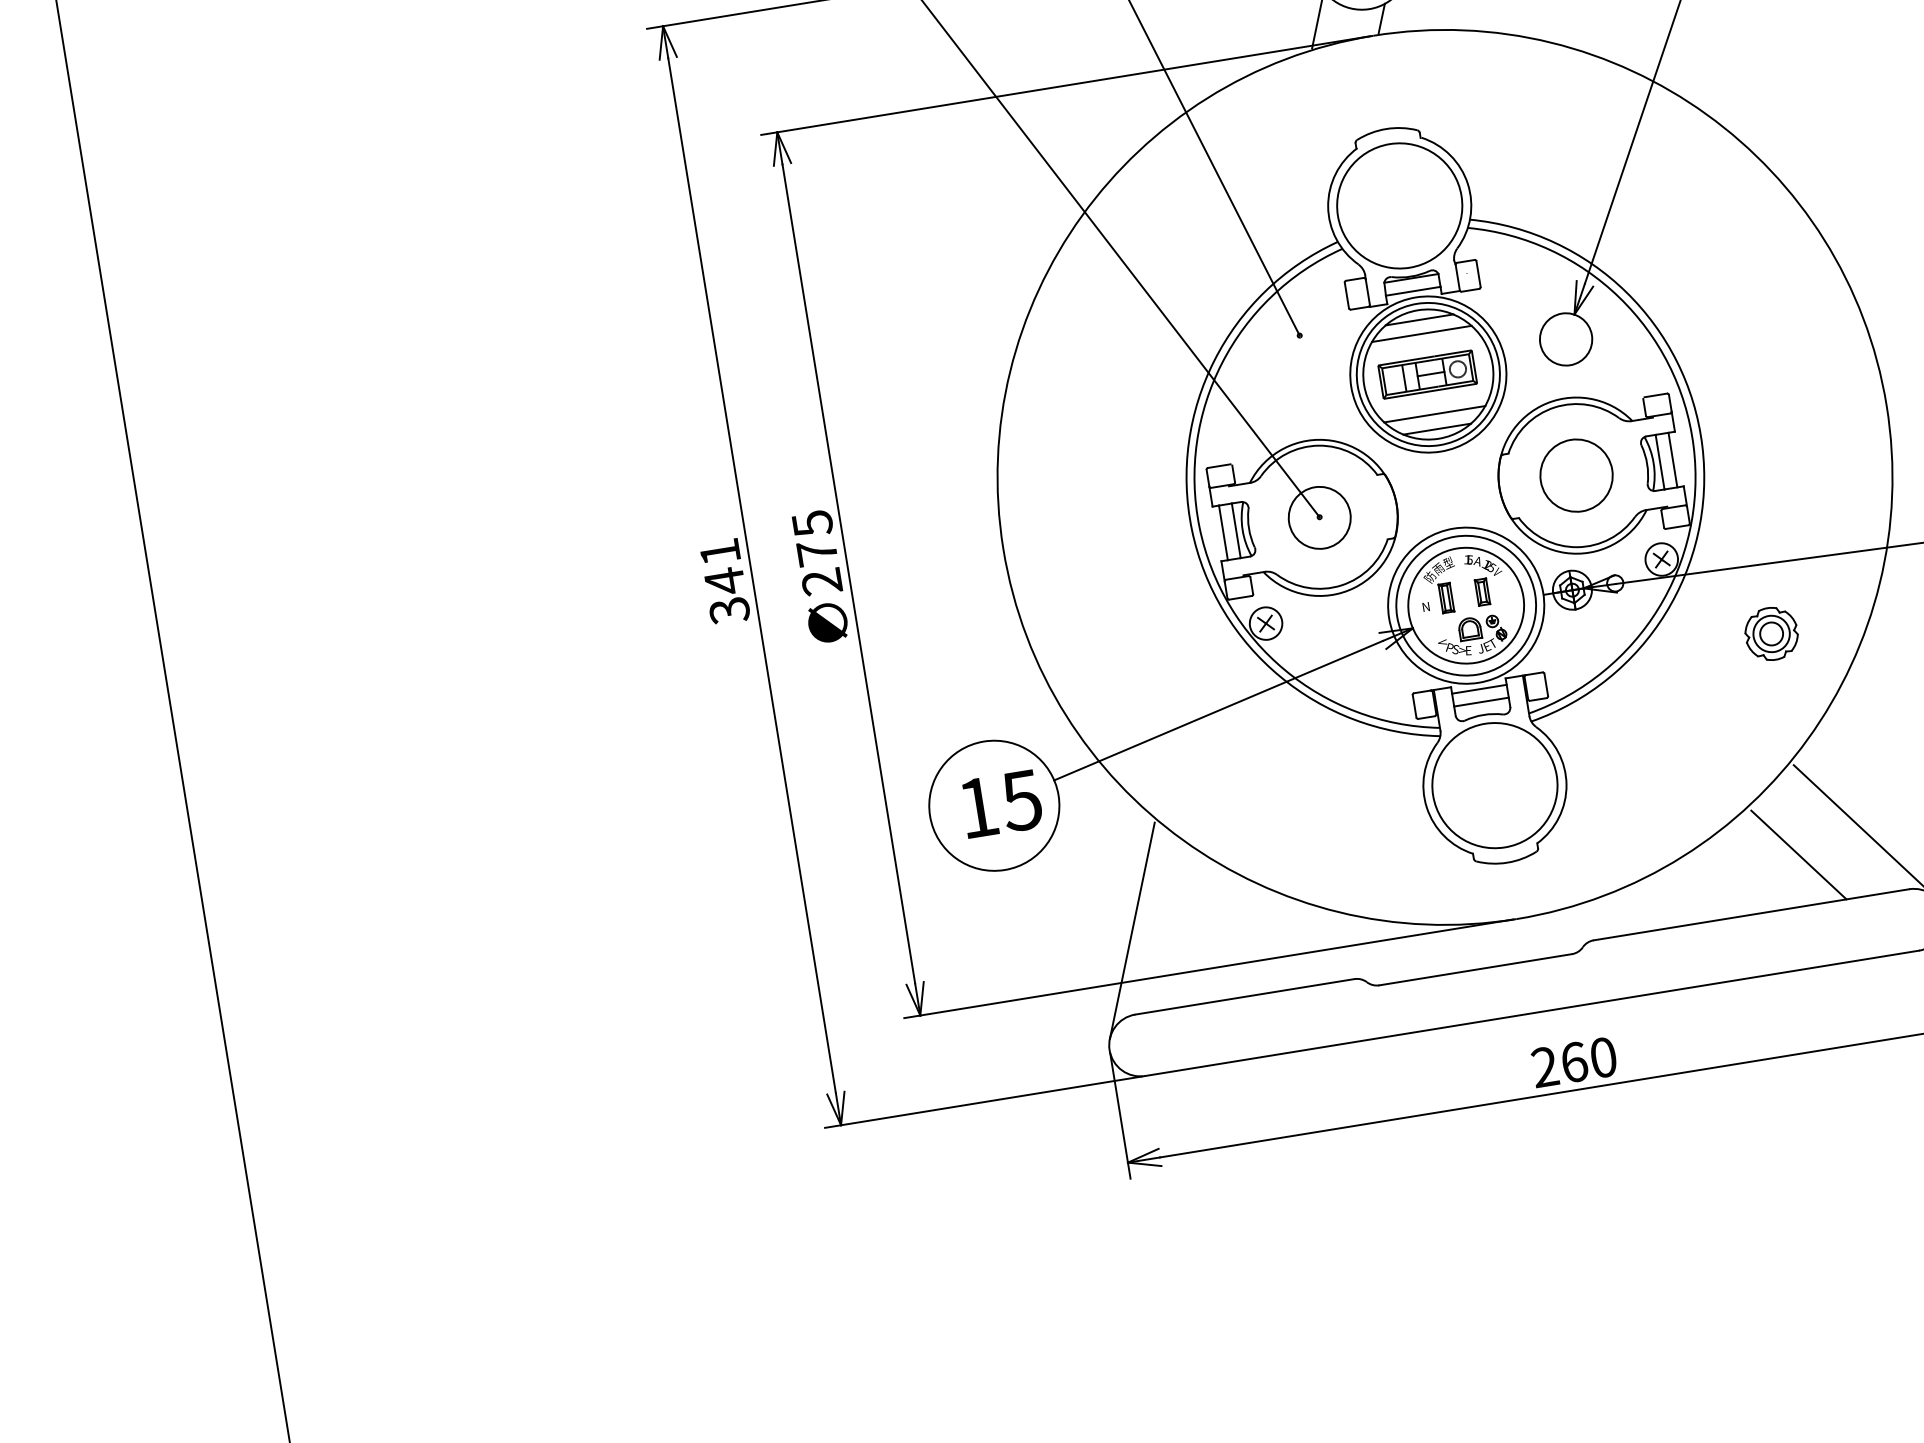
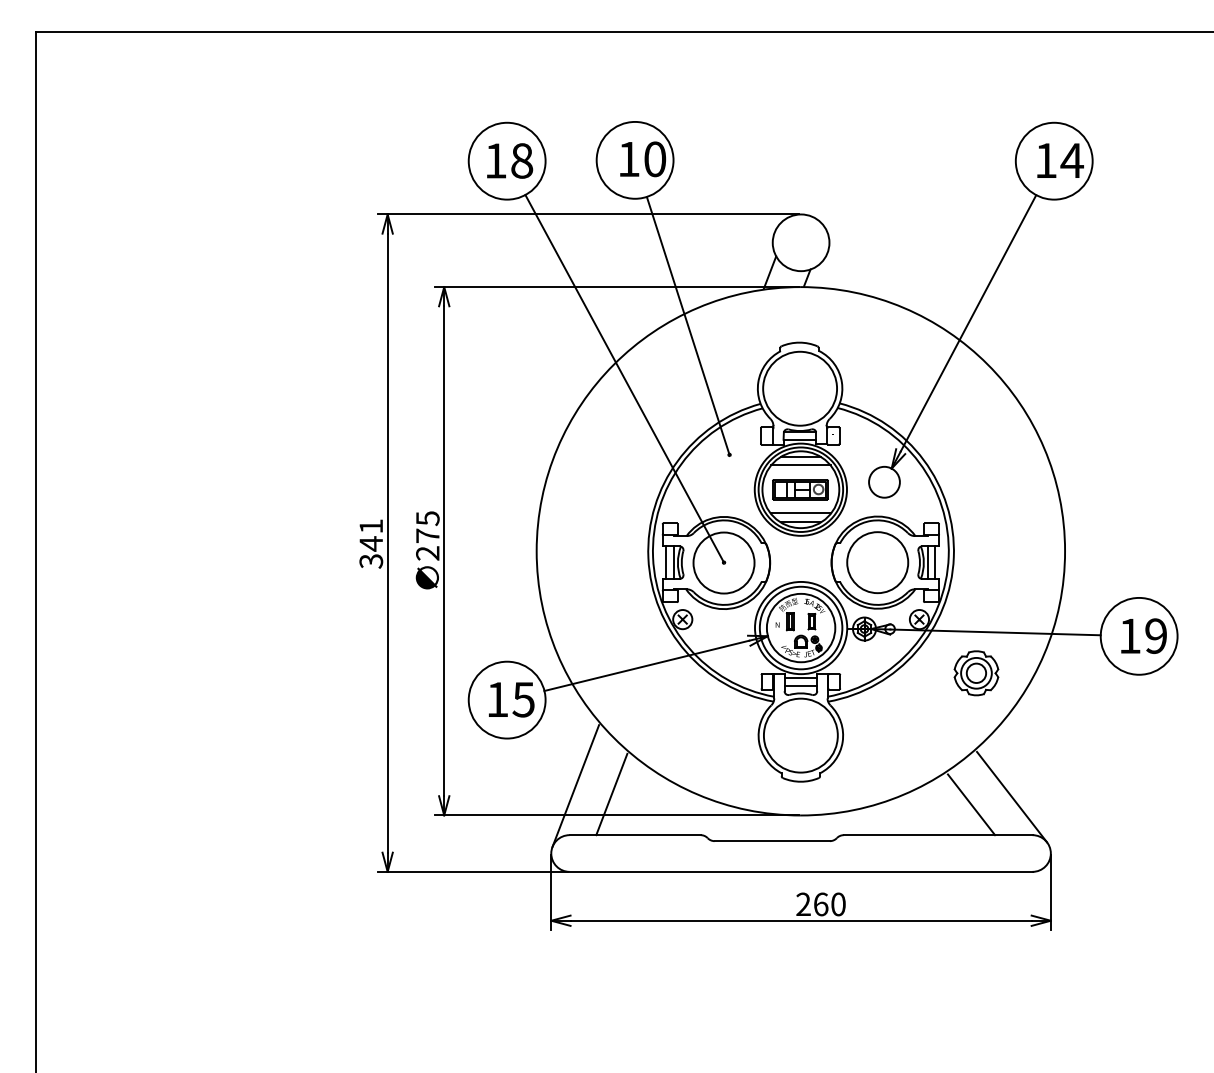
circle: (1576, 475) -> (877, 562), size x1.43
circle: (1318, 517) -> (723, 562), size x1.67
part: (1771, 634) -> (976, 673), size x1.43
line: (1194, 935) -> (611, 794), added

